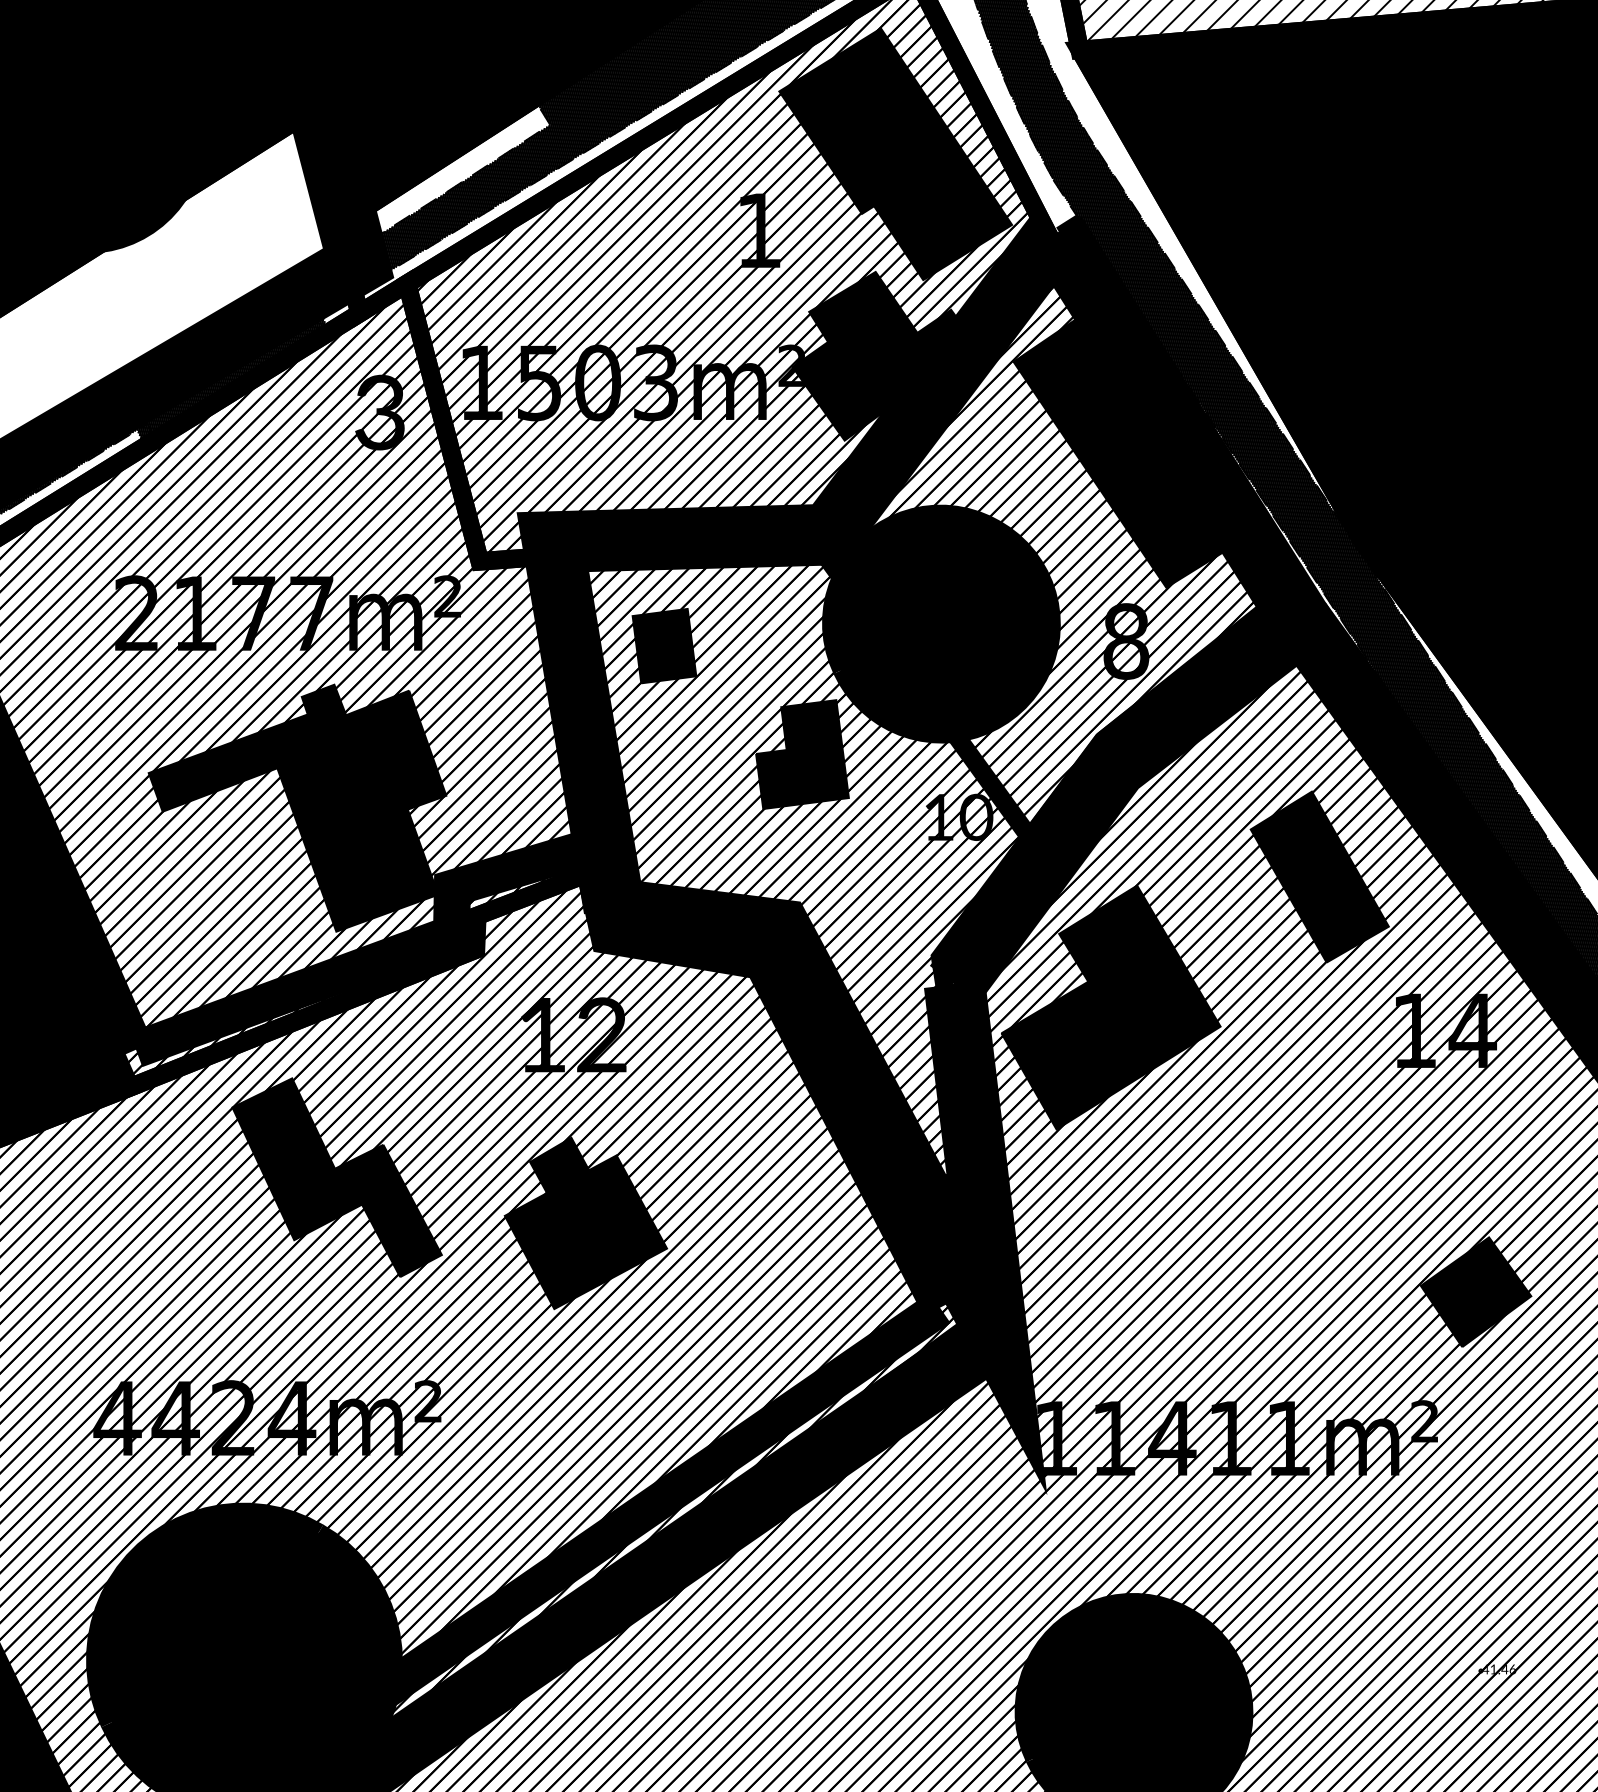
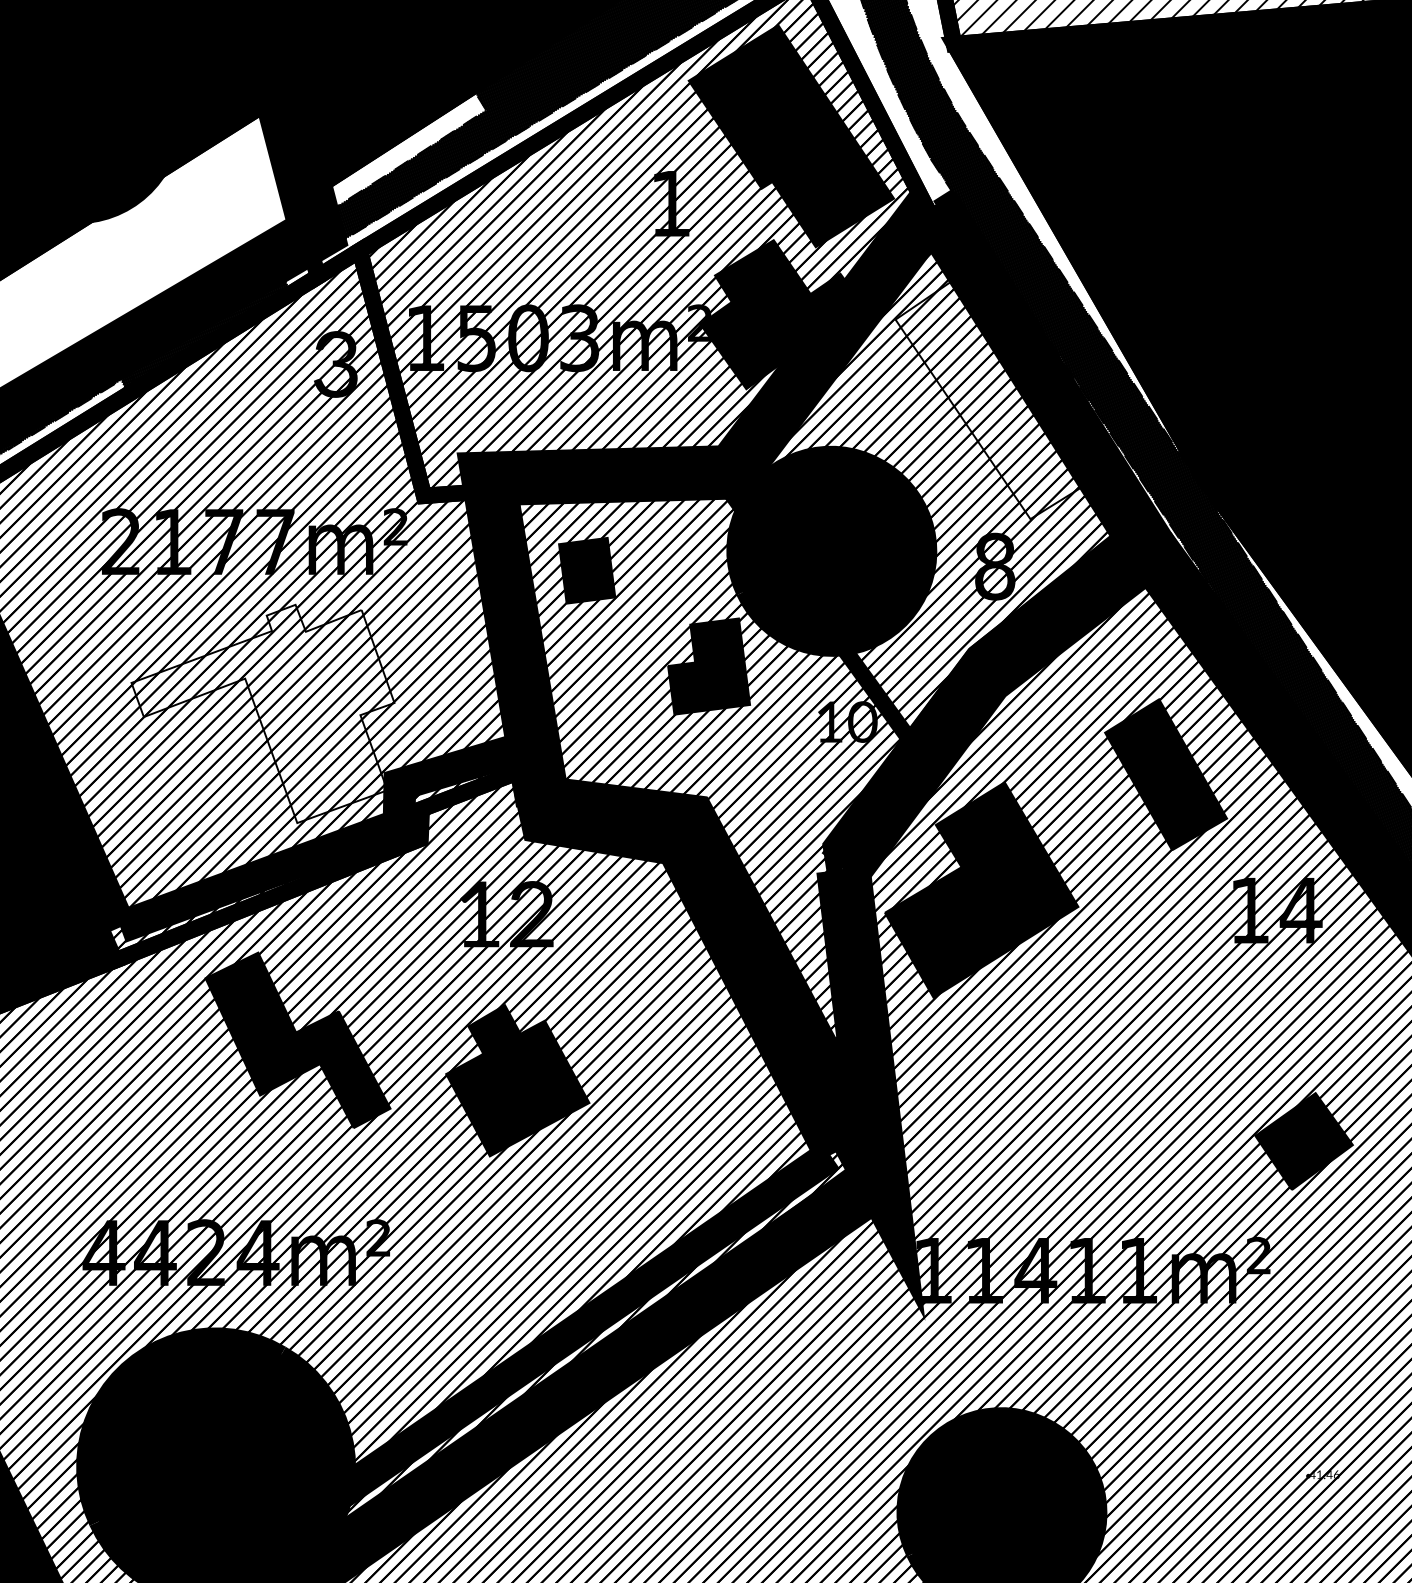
fill: (1129, 448) -> (997, 396), removed
fill: (297, 807) -> (262, 713), removed

